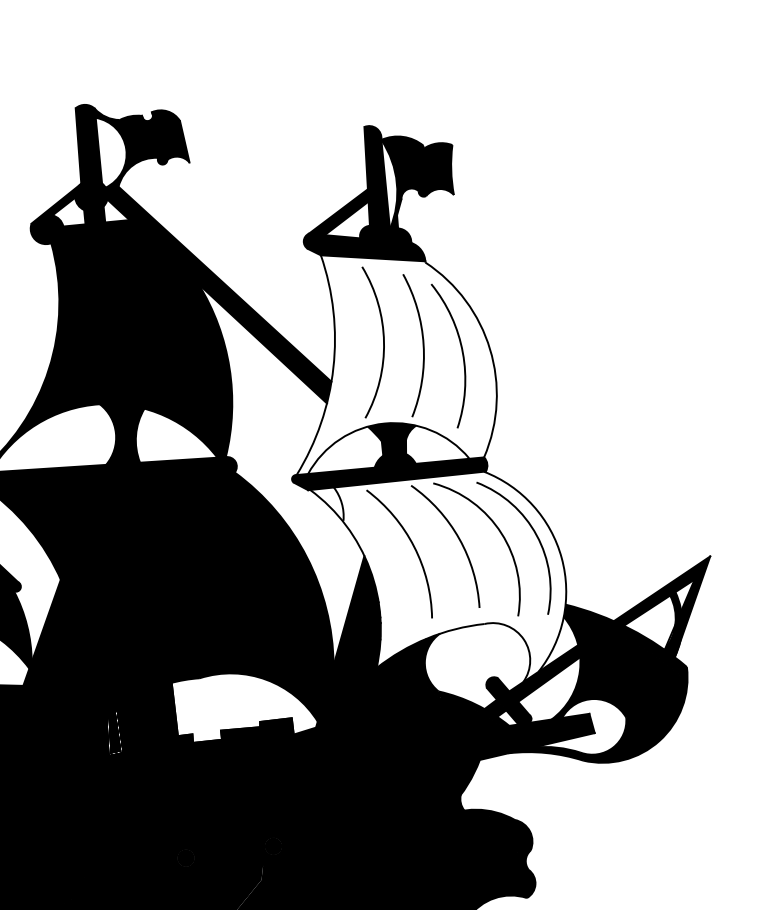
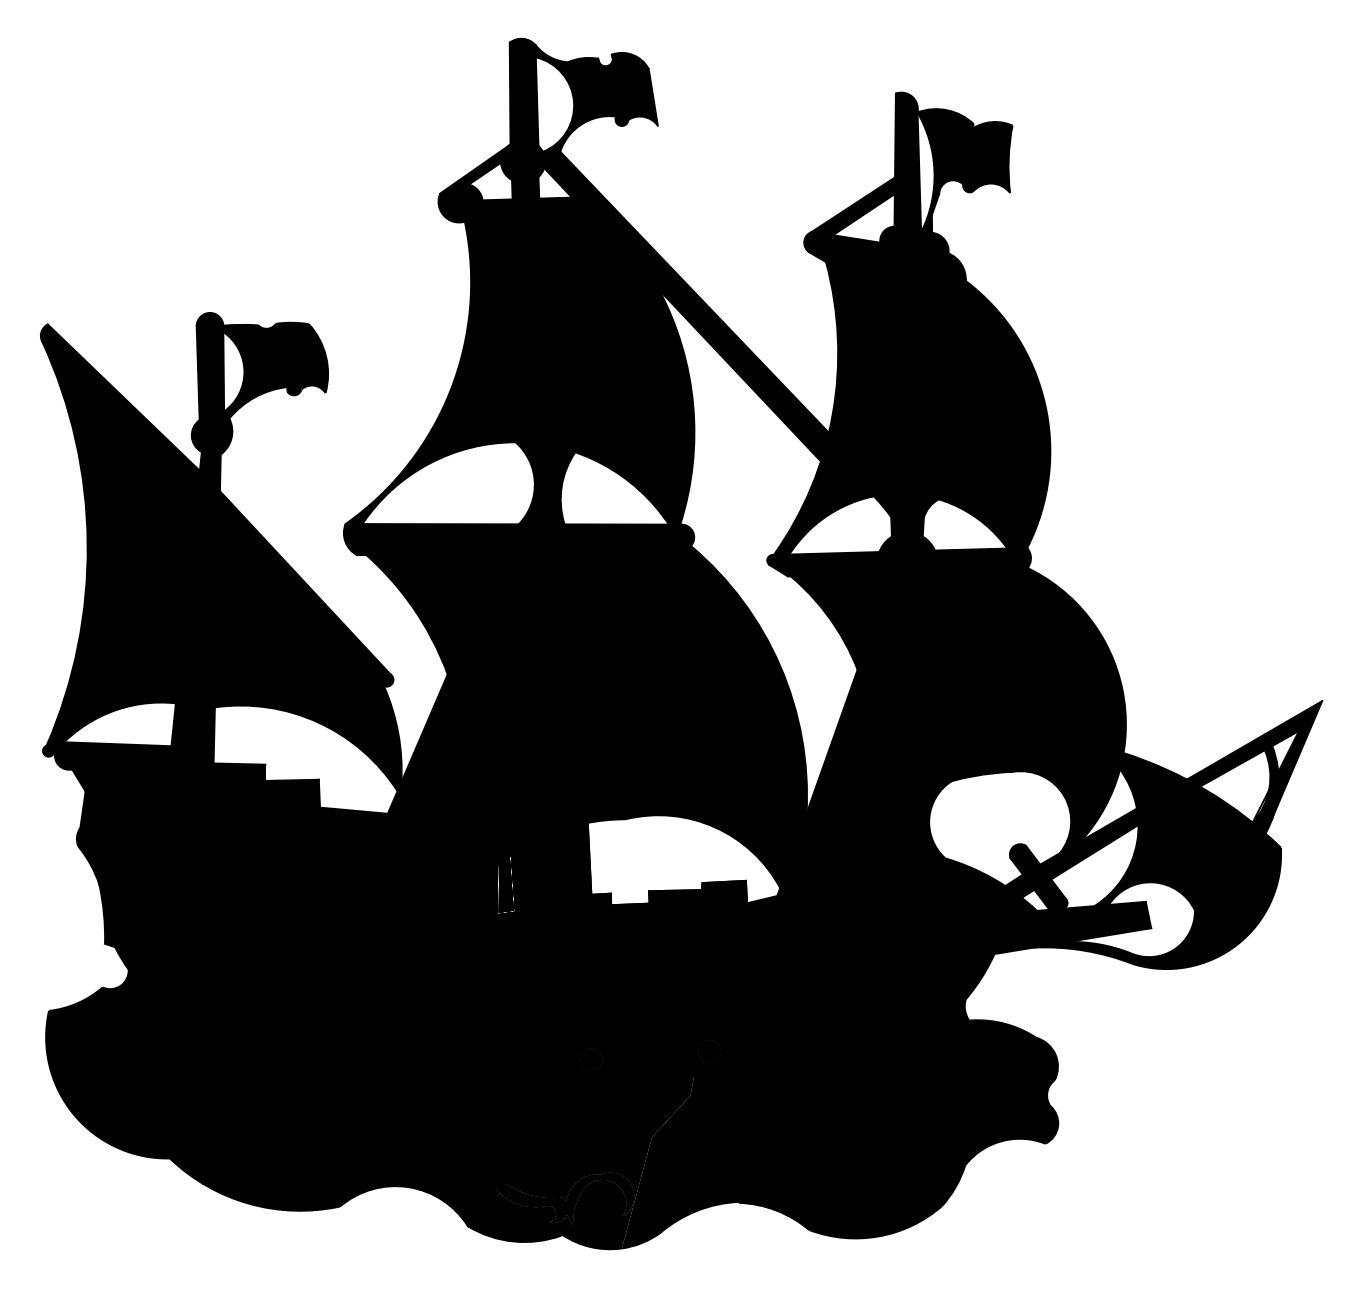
fill: (391, 358) -> (911, 407), added
fill: (440, 581) -> (957, 710), added

